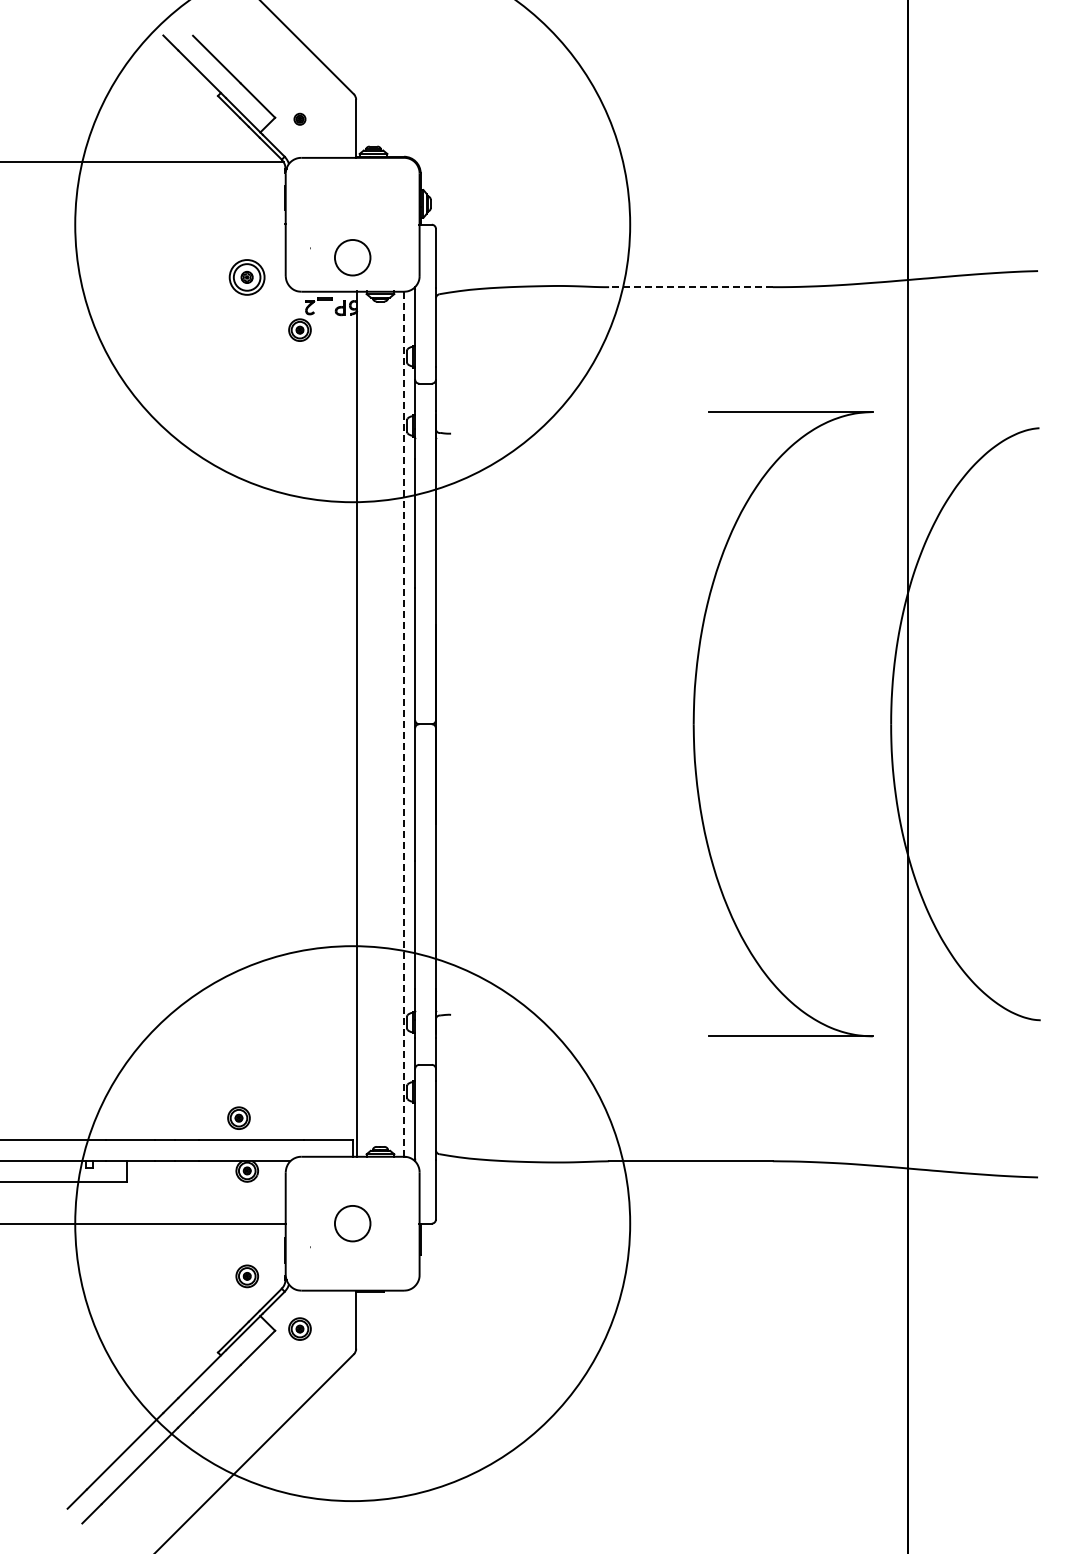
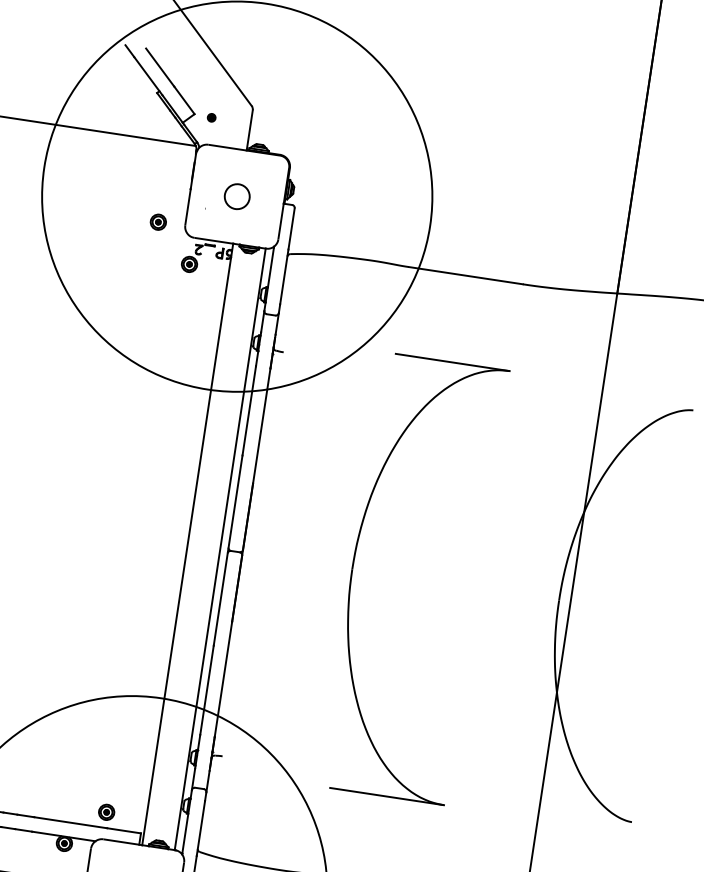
circle: (352, 257) -> (237, 196), moved
part: (247, 277) -> (158, 222), size x0.62
line: (690, 287) -> (465, 275), dashed -> solid
line: (403, 724) -> (220, 549), dashed -> solid
part: (694, 724) -> (352, 569), moved
part: (238, 1117) -> (106, 811), moved

